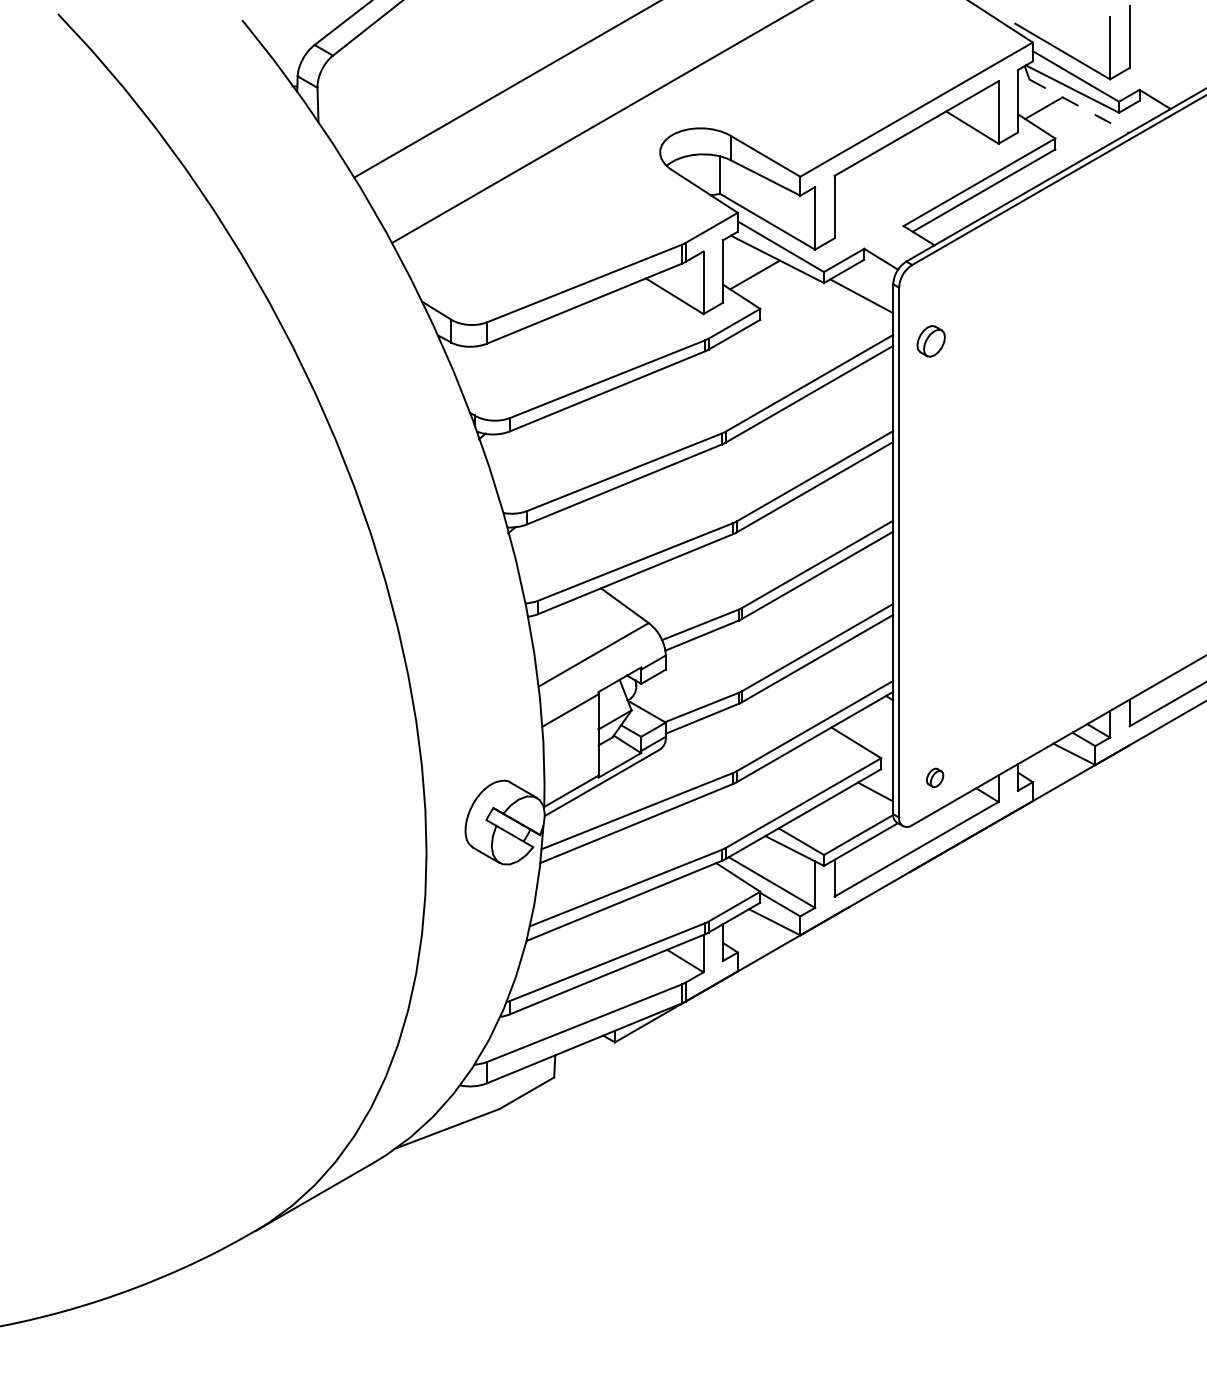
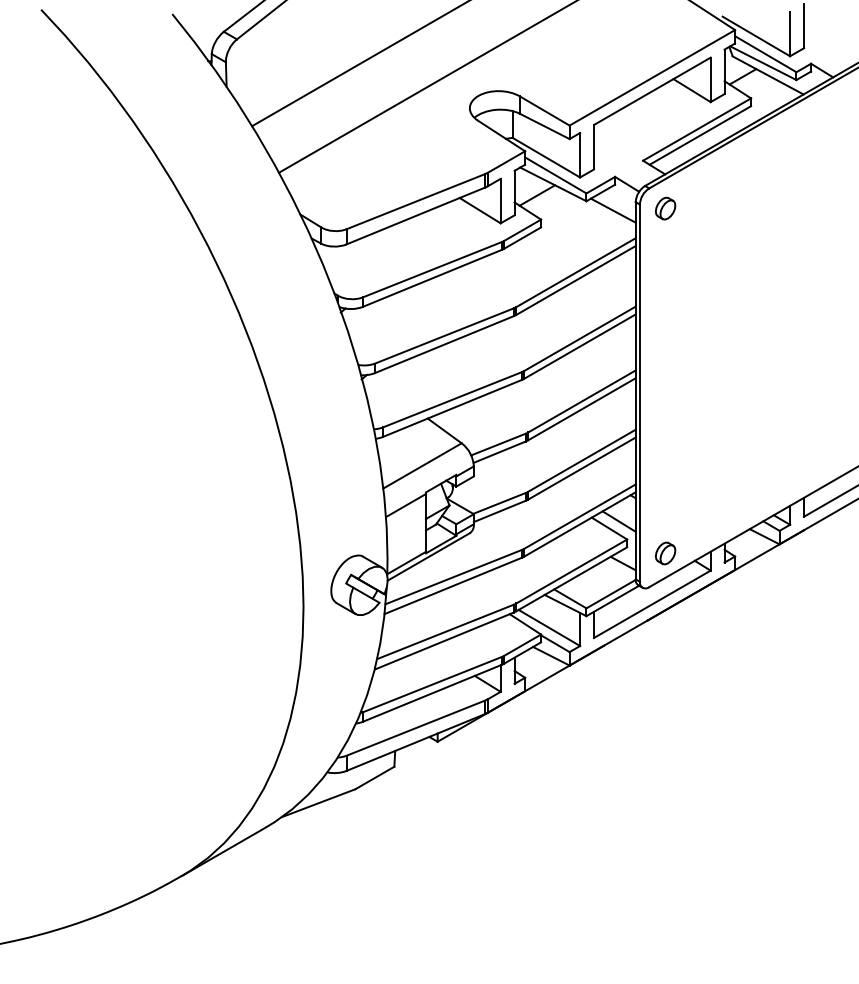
line: (1079, 106) -> (768, 75), dashed -> solid
part: (930, 341) -> (665, 208), moved
line: (869, 732) -> (618, 521), added
part: (934, 777) -> (665, 553), size x1.67

